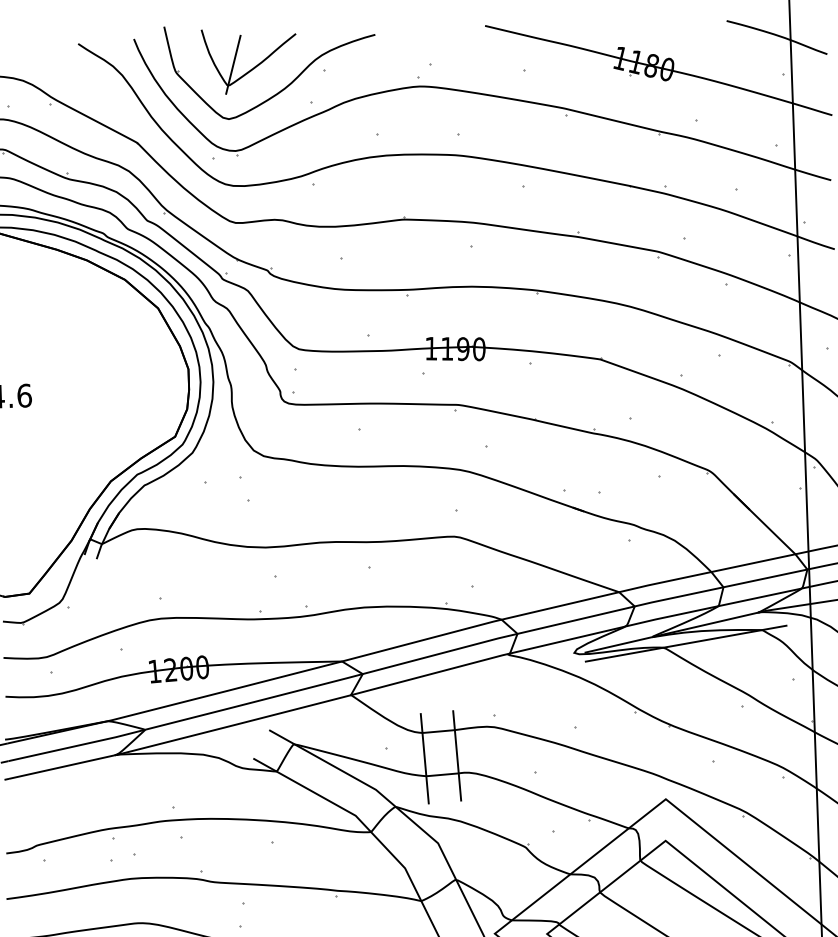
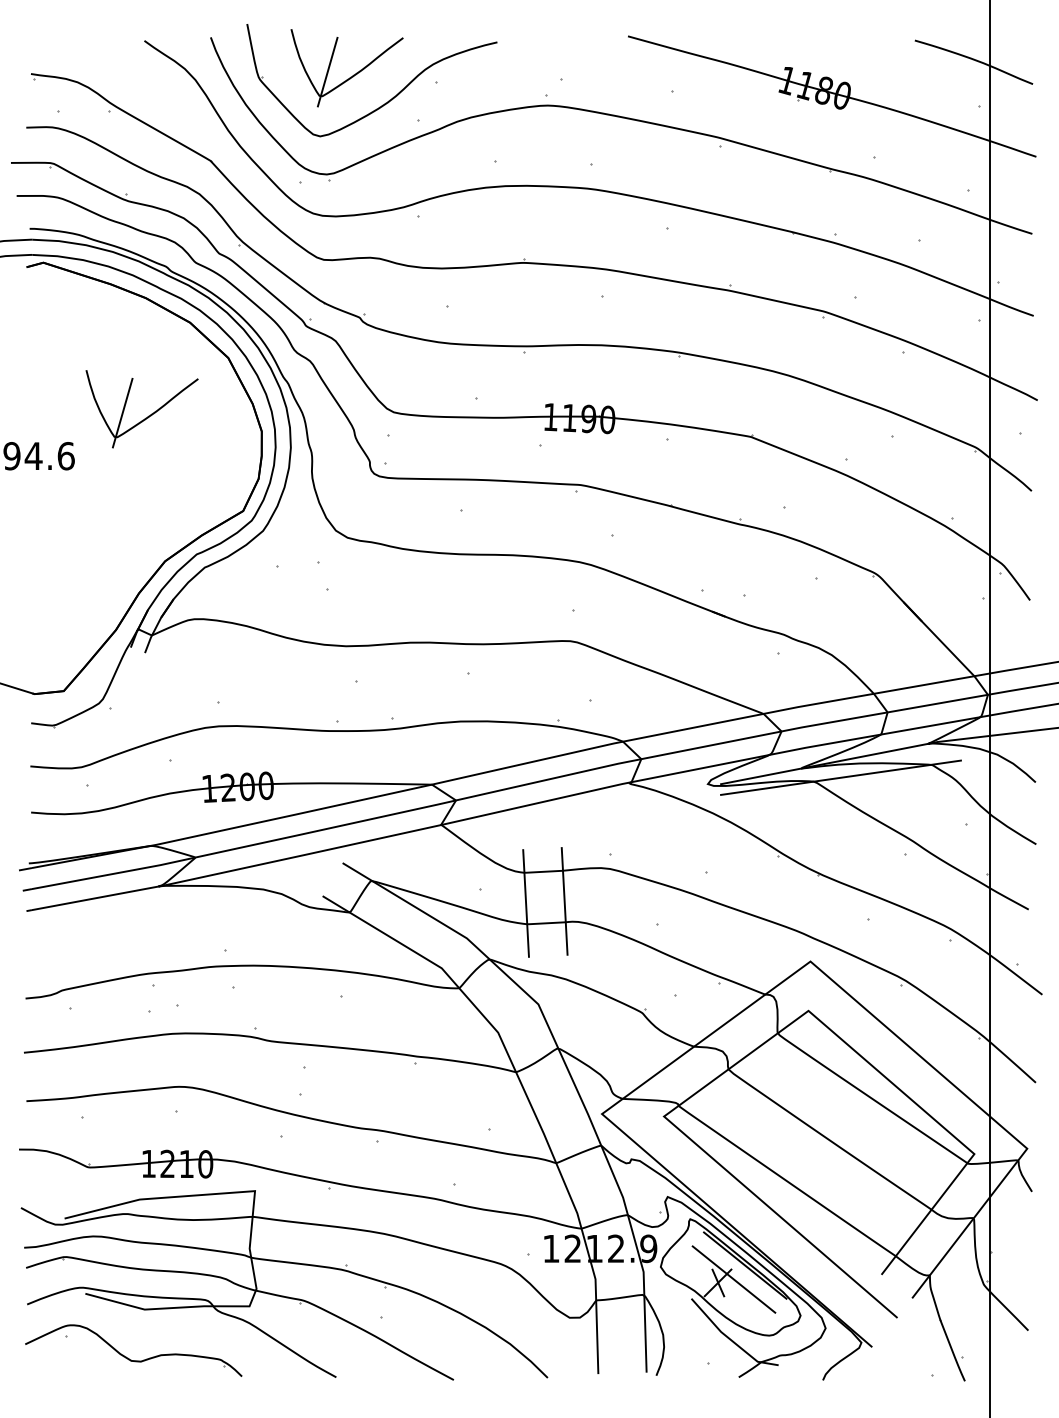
part: (90, 360) -> (145, 417), added

